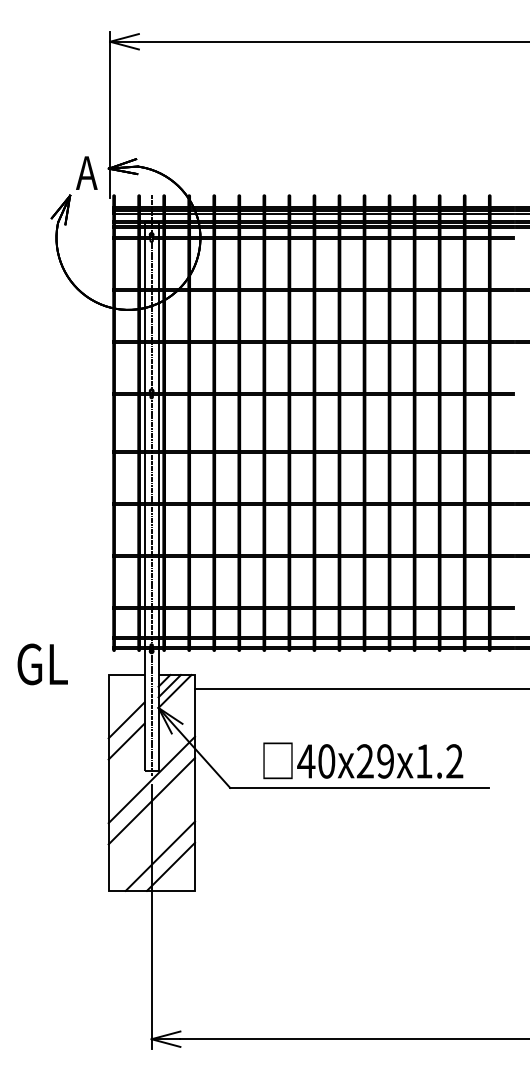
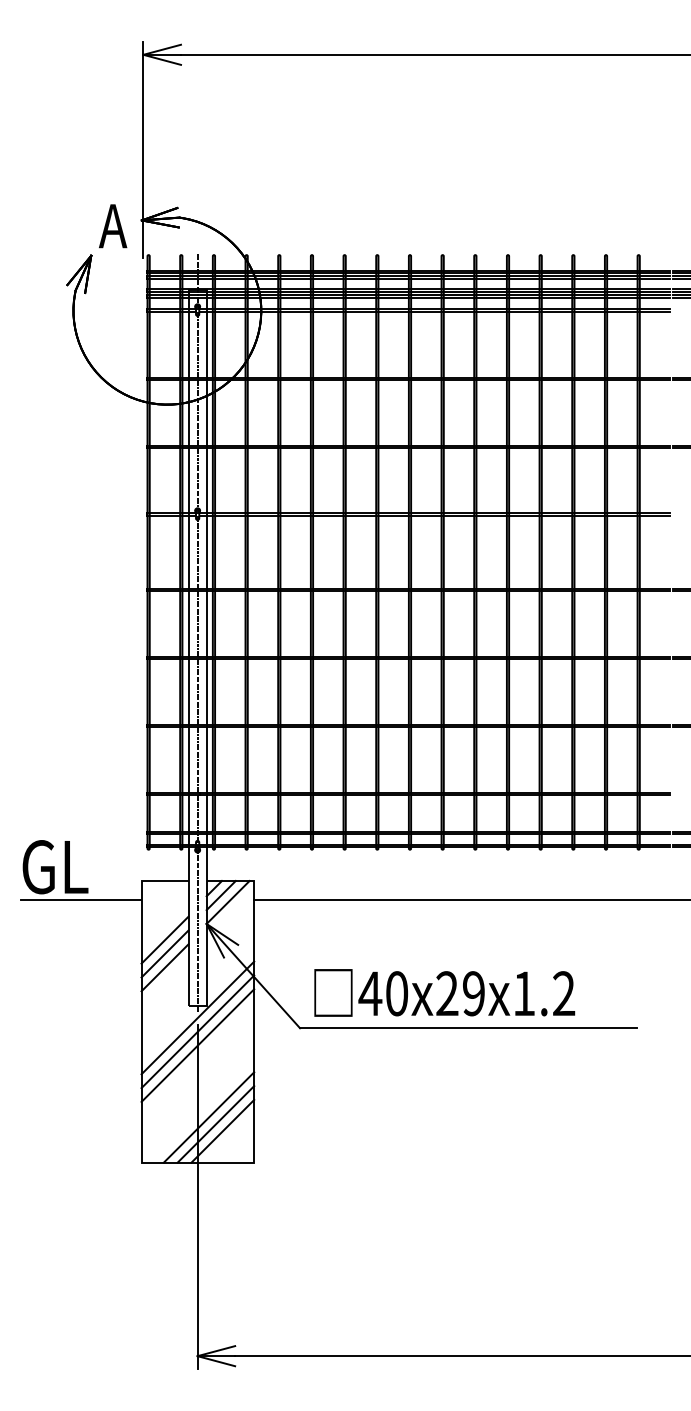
line: (61, 689) -> (80, 899), added
line: (126, 730) -> (164, 953), added
text: (363, 760) -> (444, 992), moved
line: (151, 790) -> (197, 1031), added
line: (165, 861) -> (215, 1124), added

